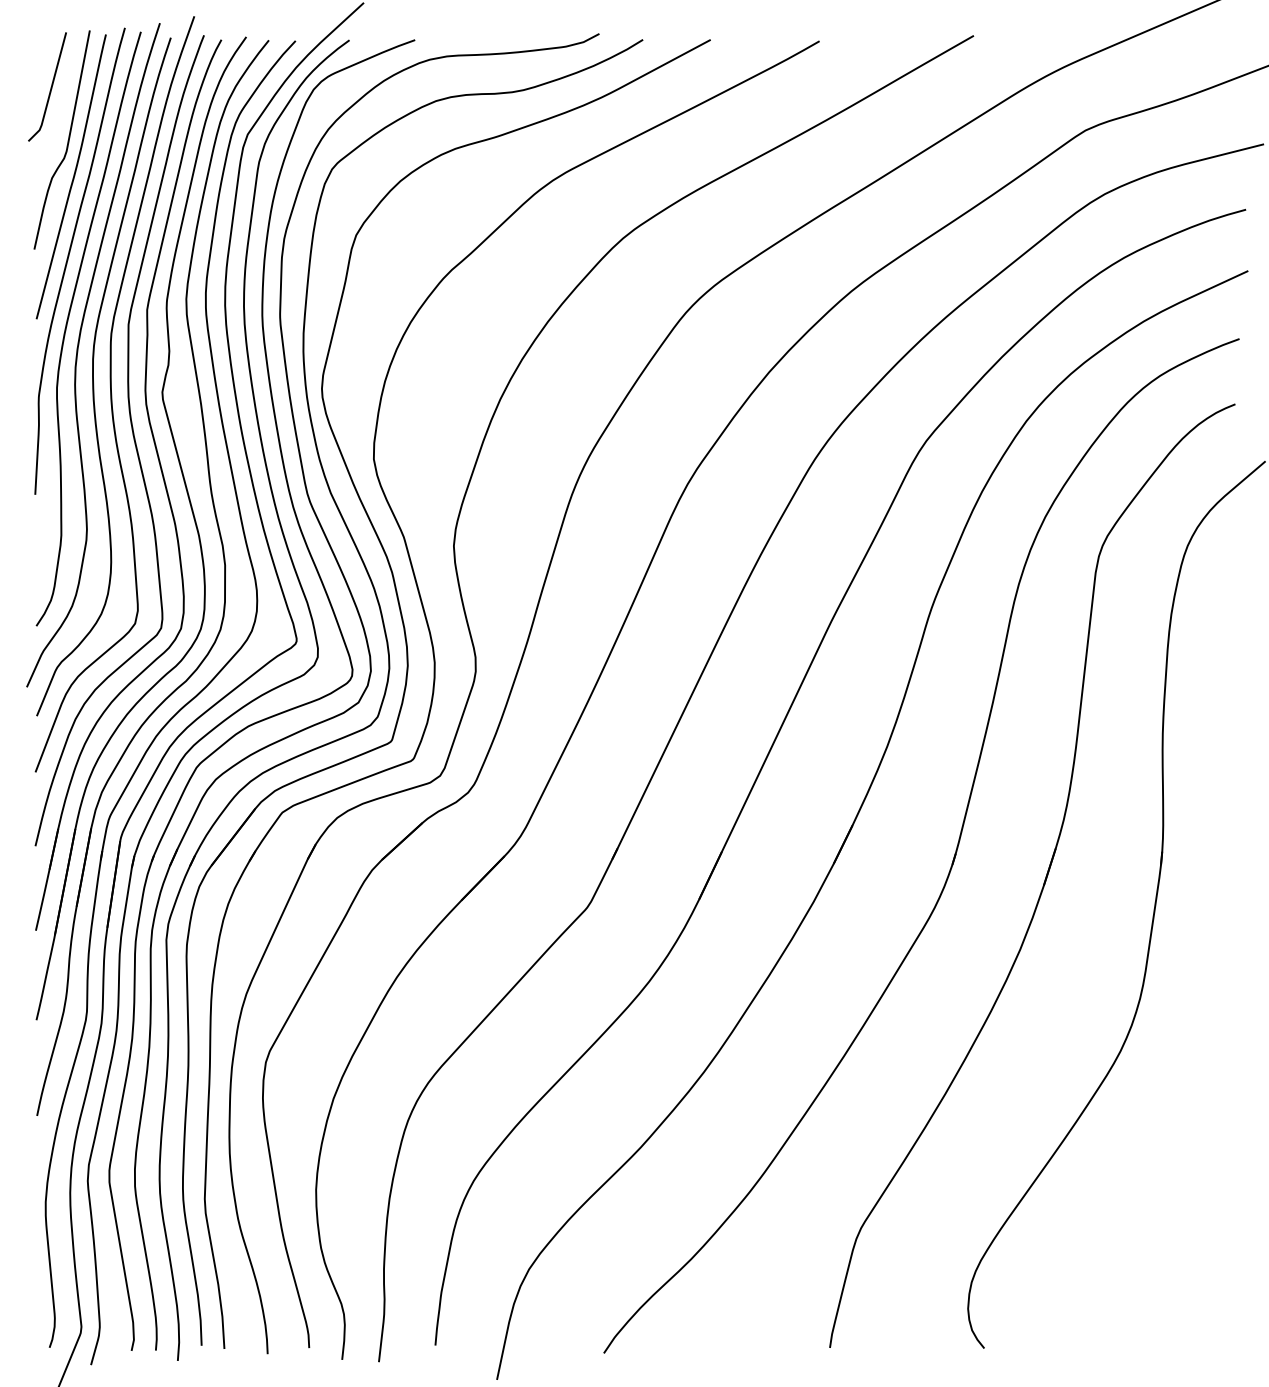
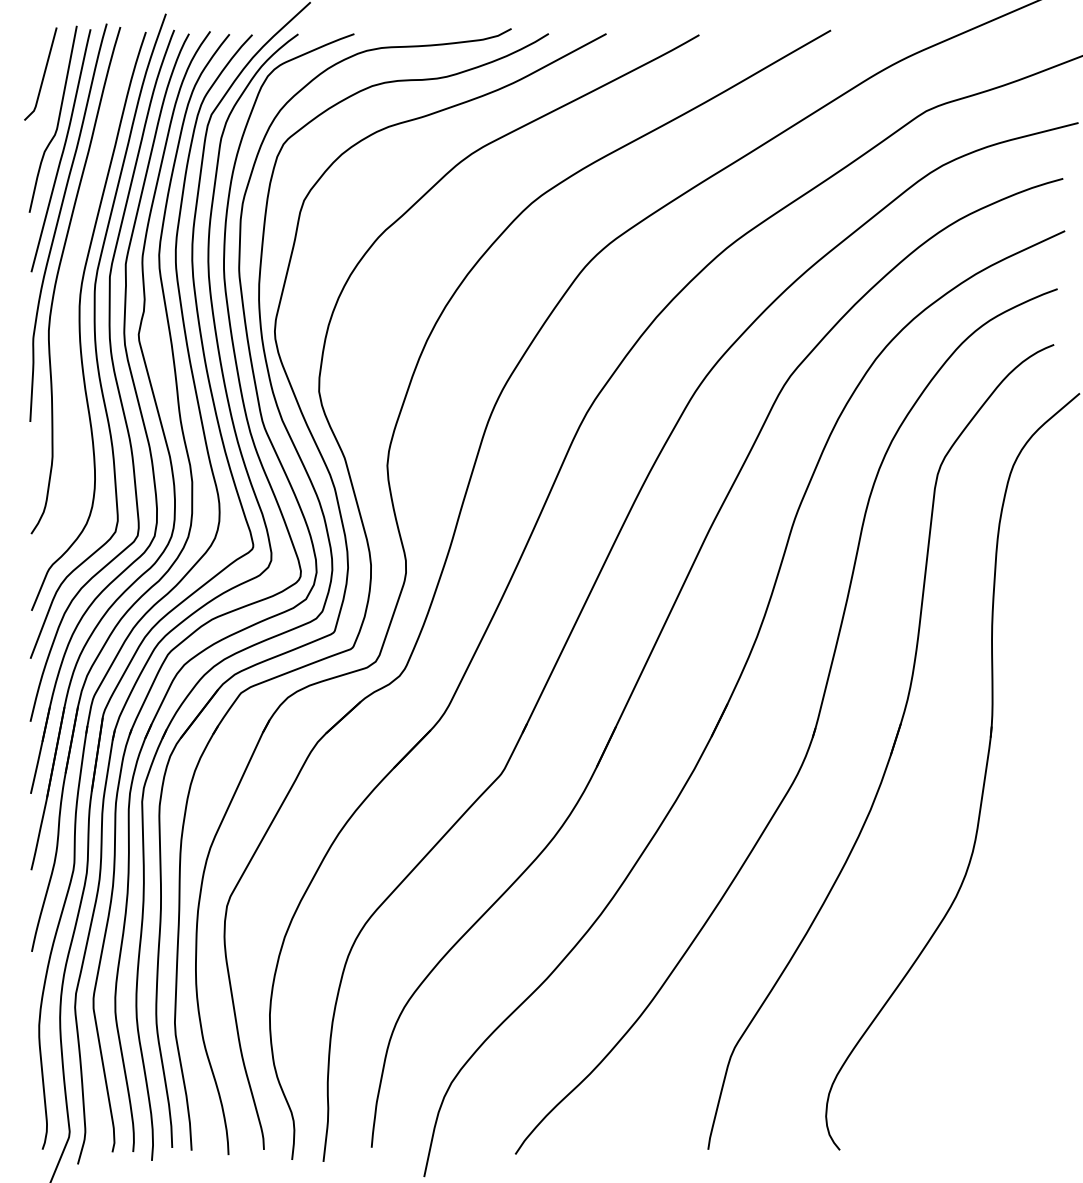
curve: (78, 352) -> (67, 300), removed

